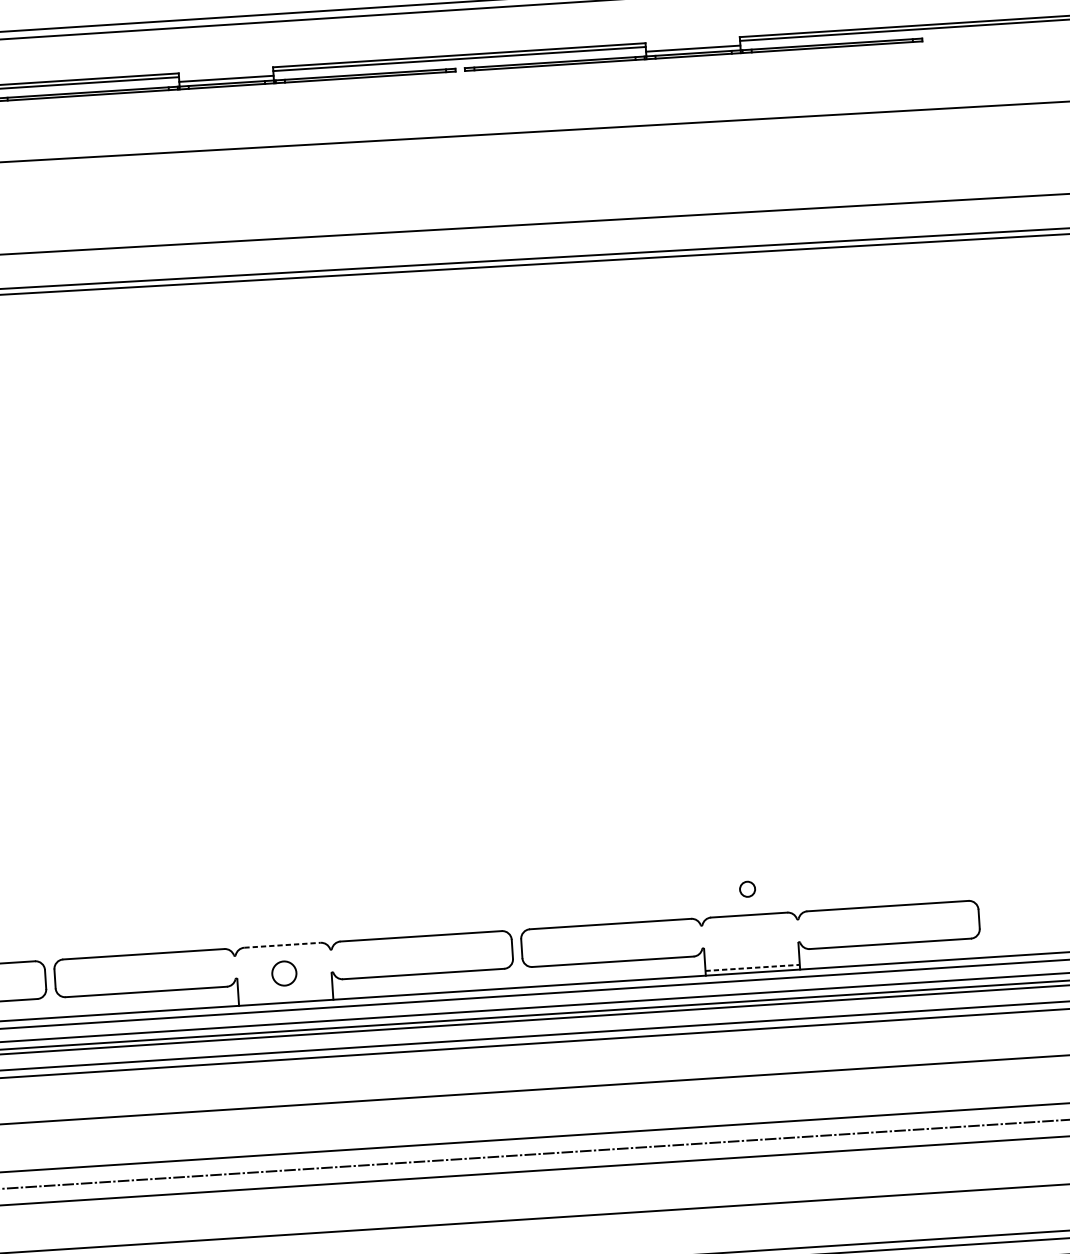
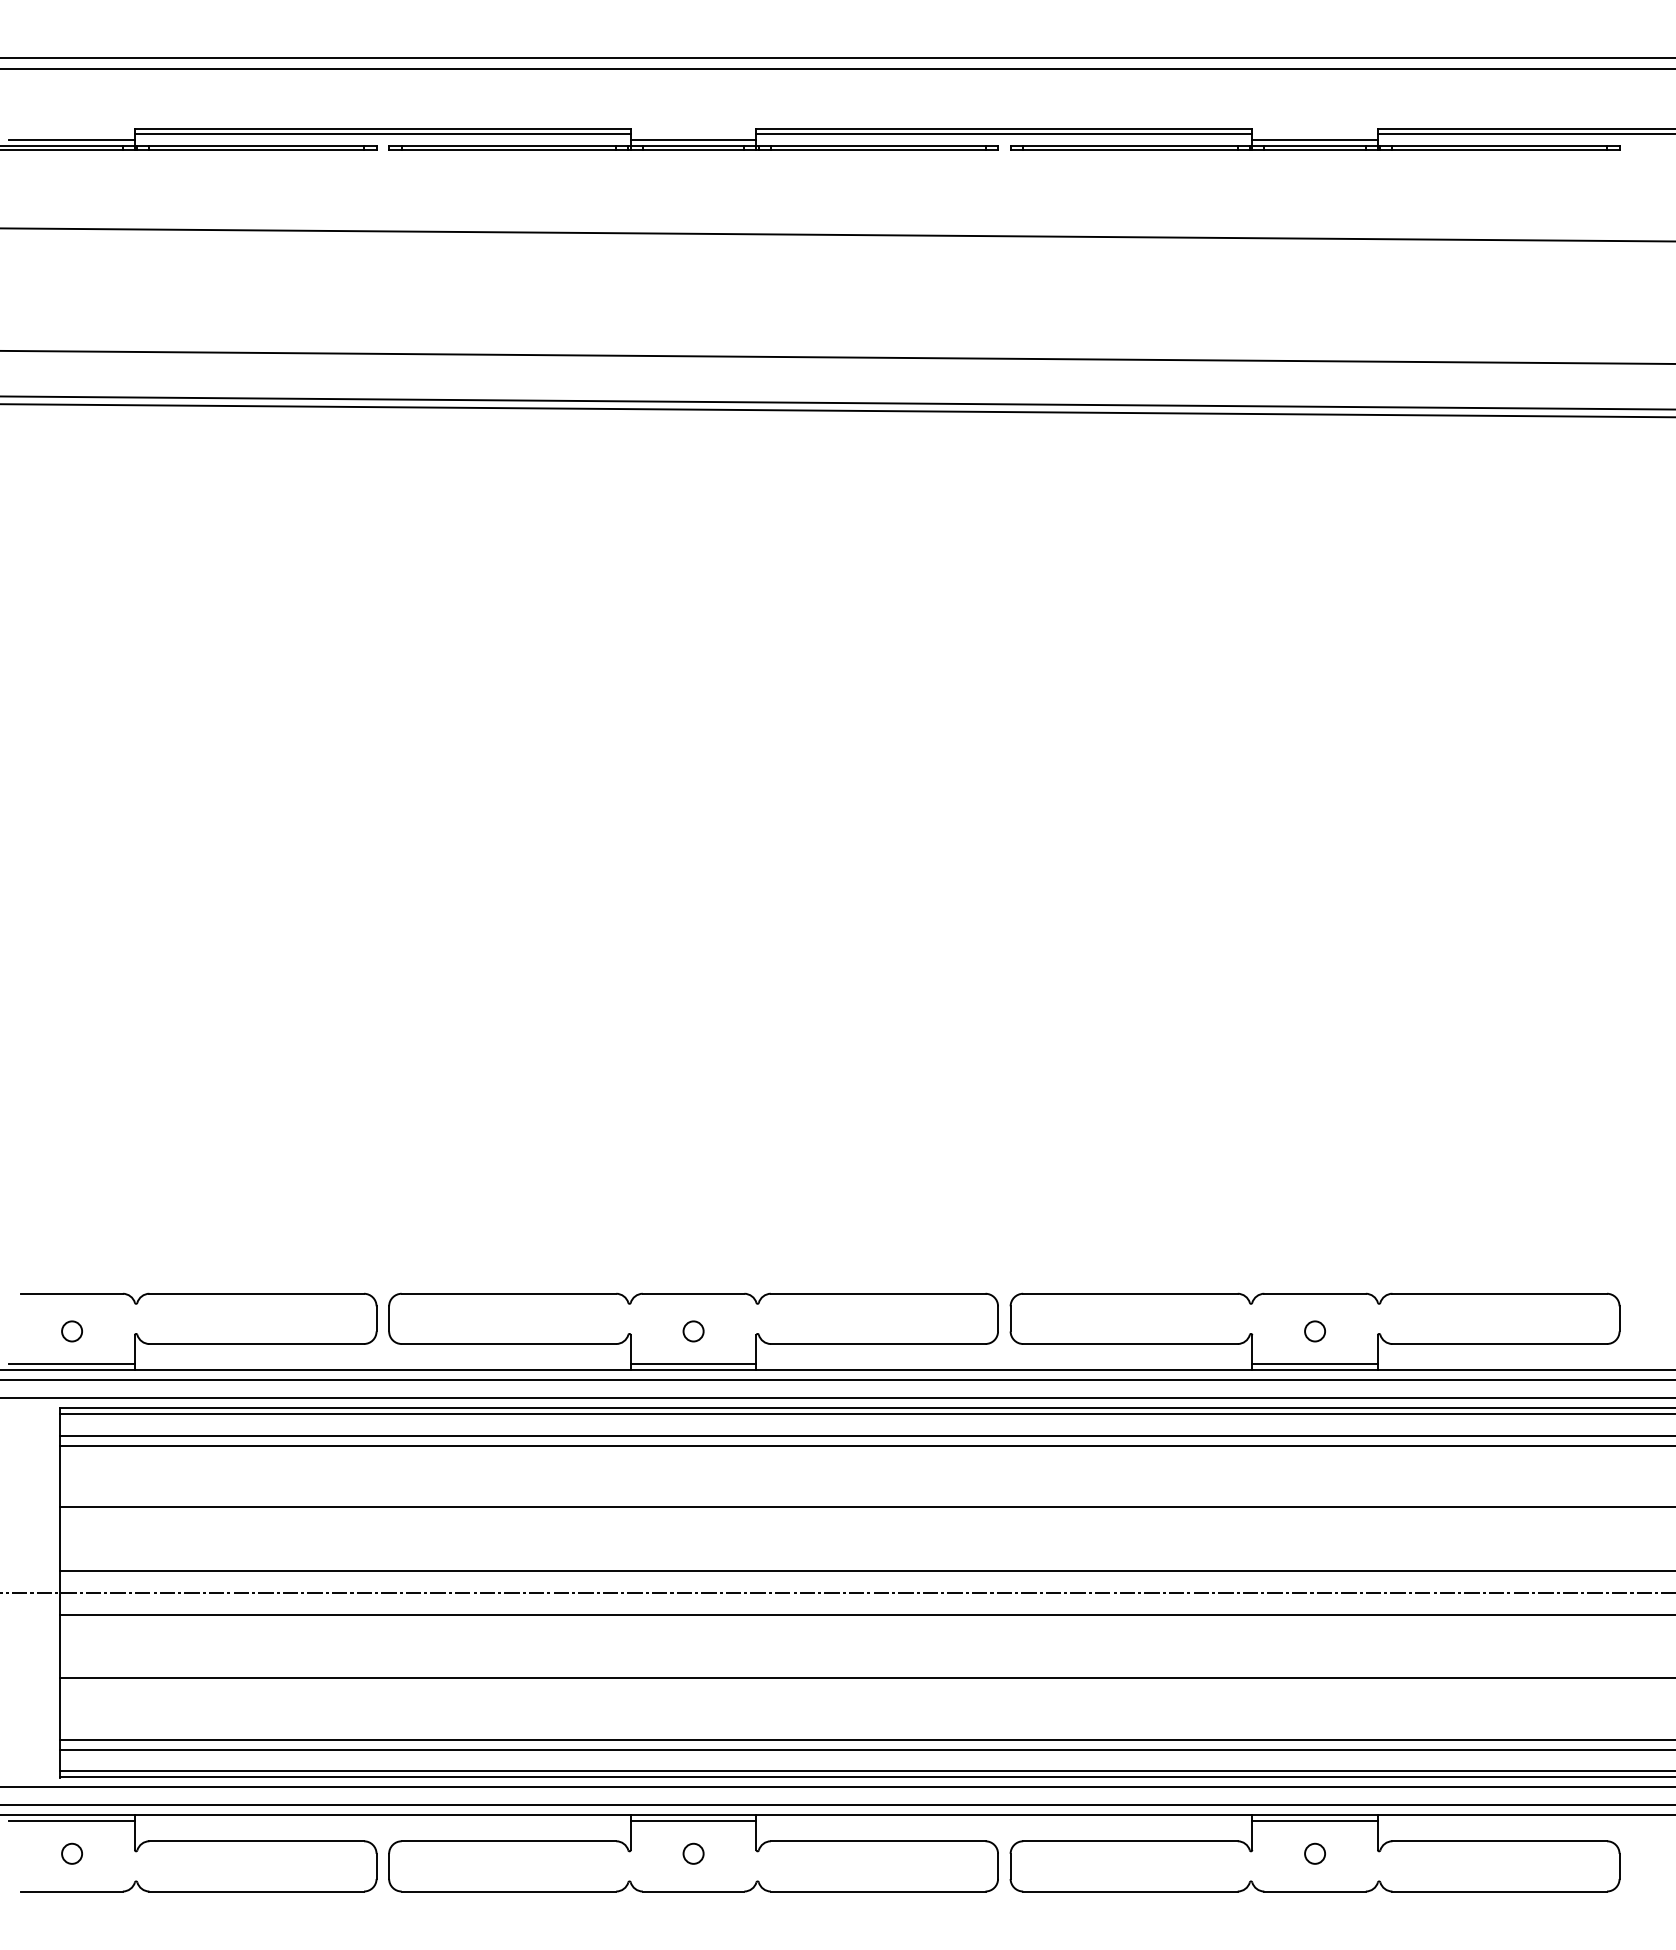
circle: (747, 889) -> (1314, 1331), moved
line: (282, 945) -> (693, 1293), dashed -> solid
line: (753, 968) -> (1315, 1364), dashed -> solid
circle: (284, 973) -> (693, 1331), size x0.62
line: (285, 998) -> (693, 1364), added

